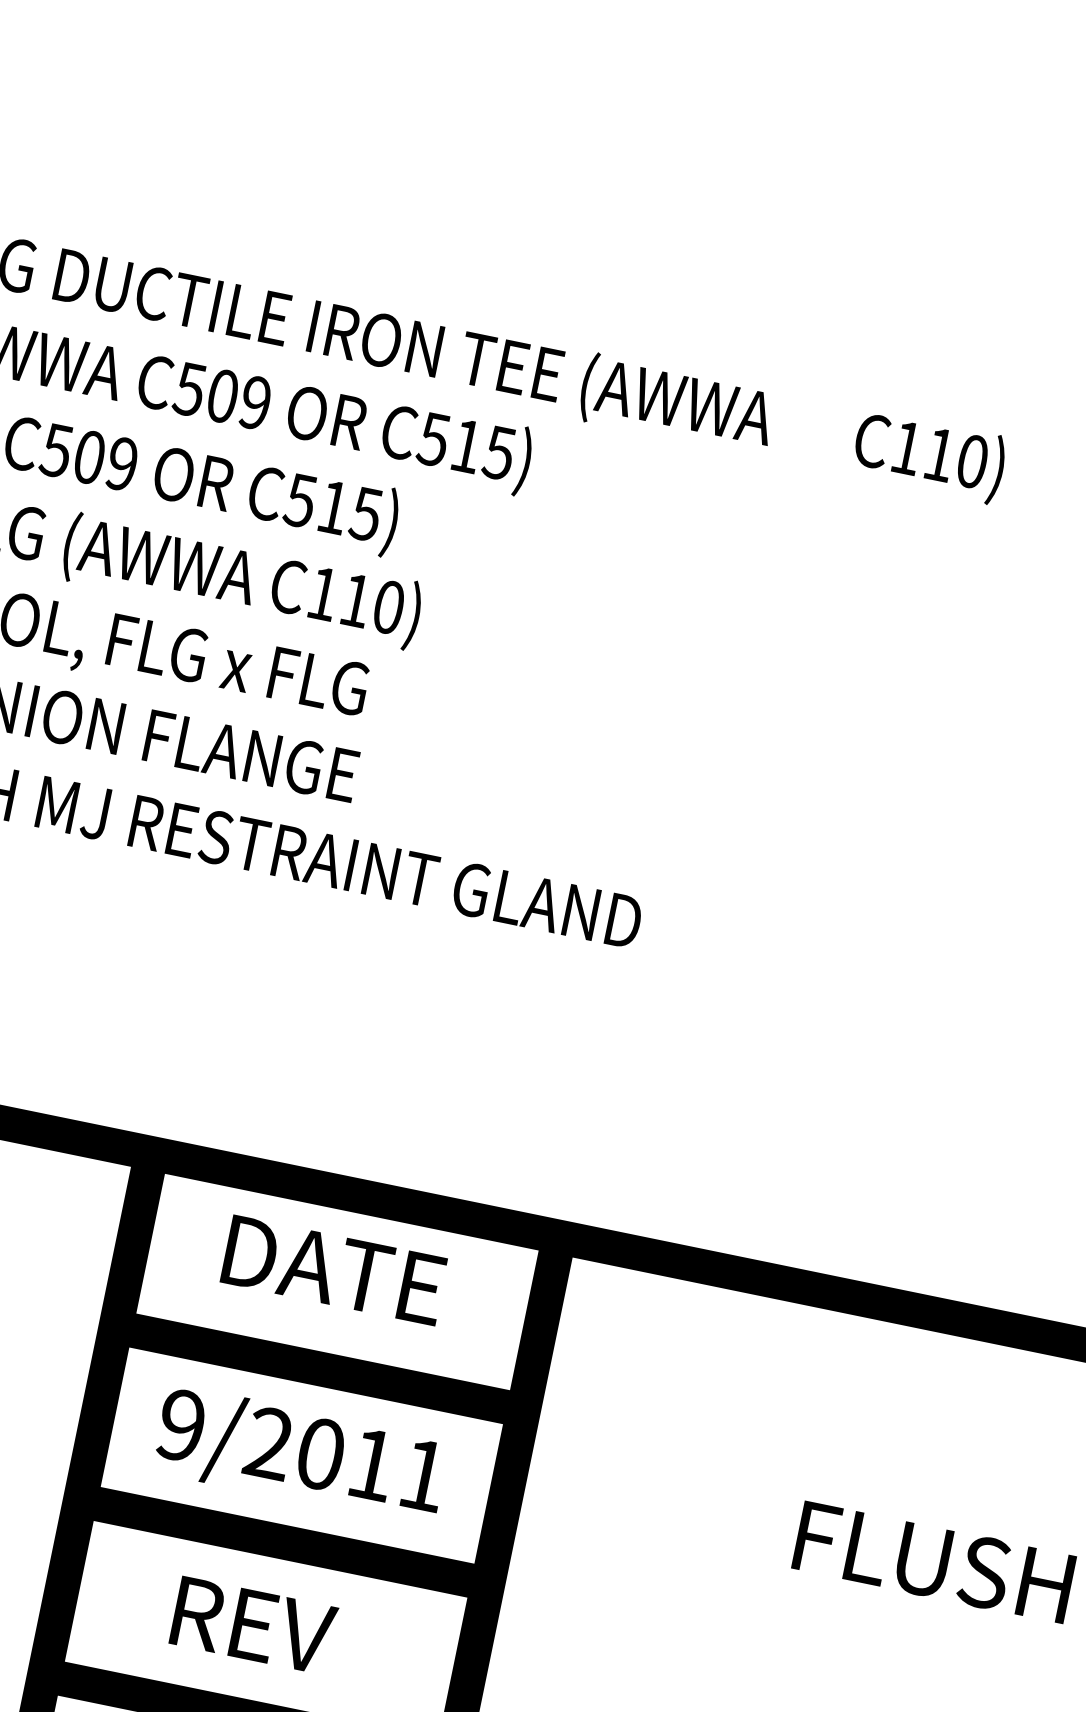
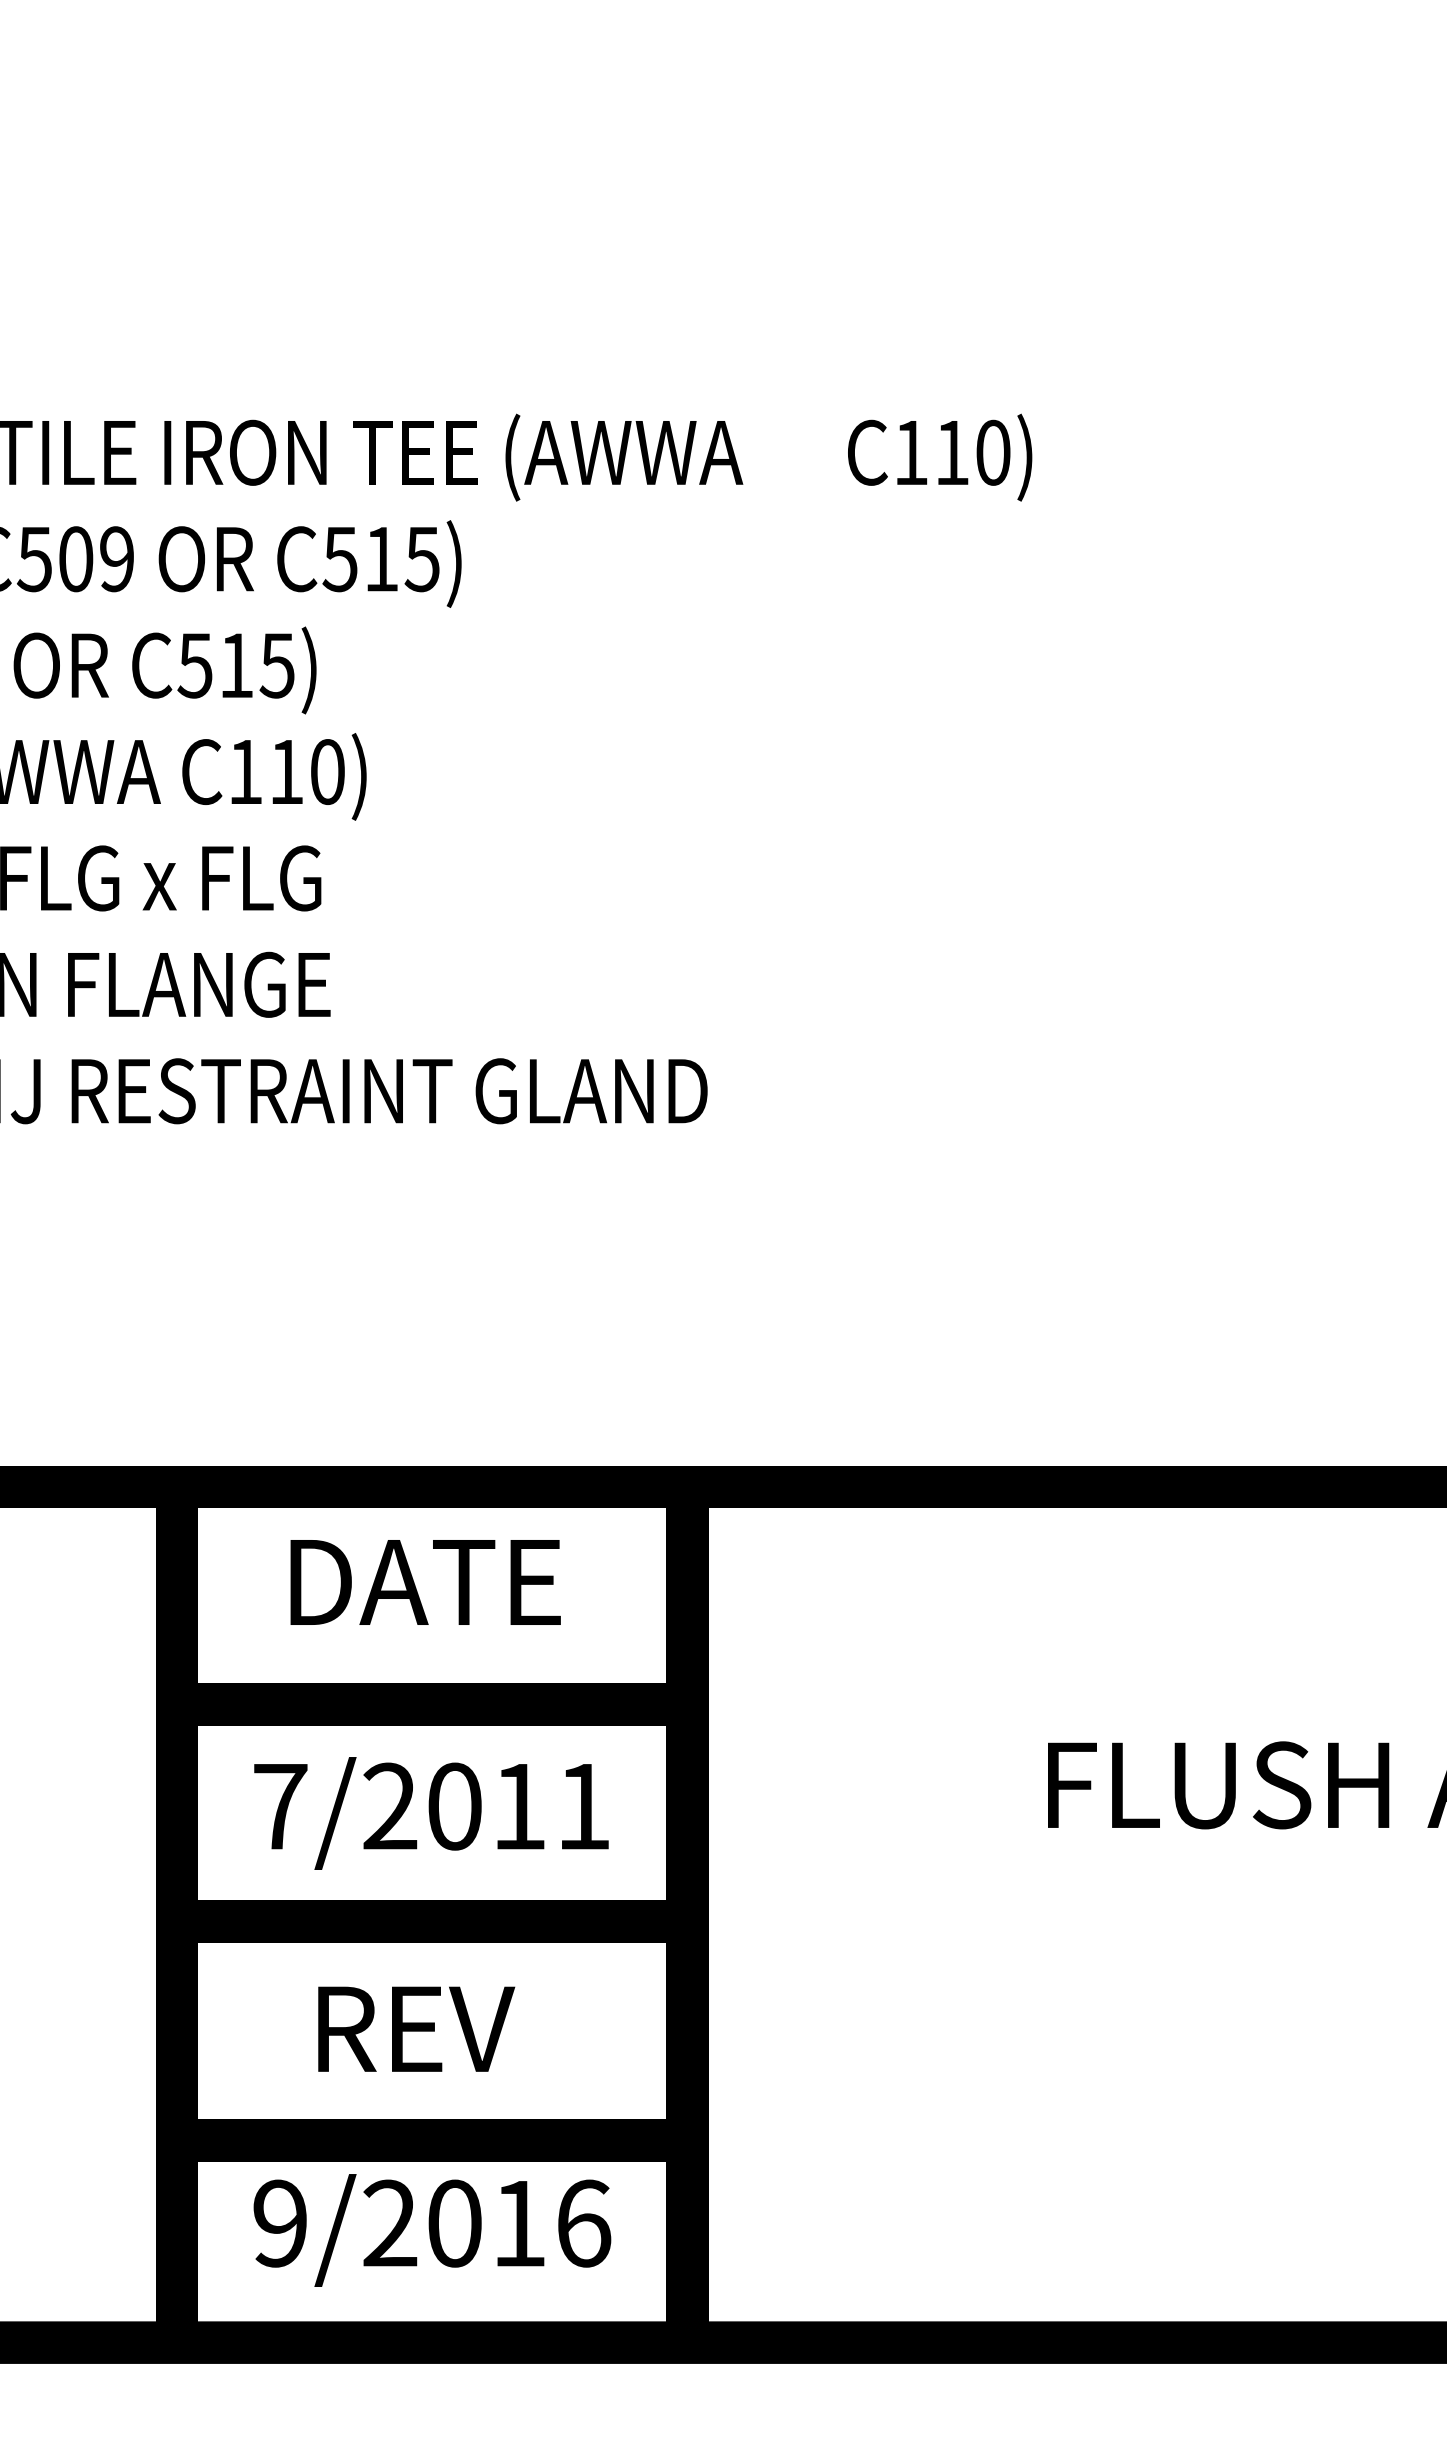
text: (181, 1425) -> (280, 1806), 9/2011 -> 7/2011

